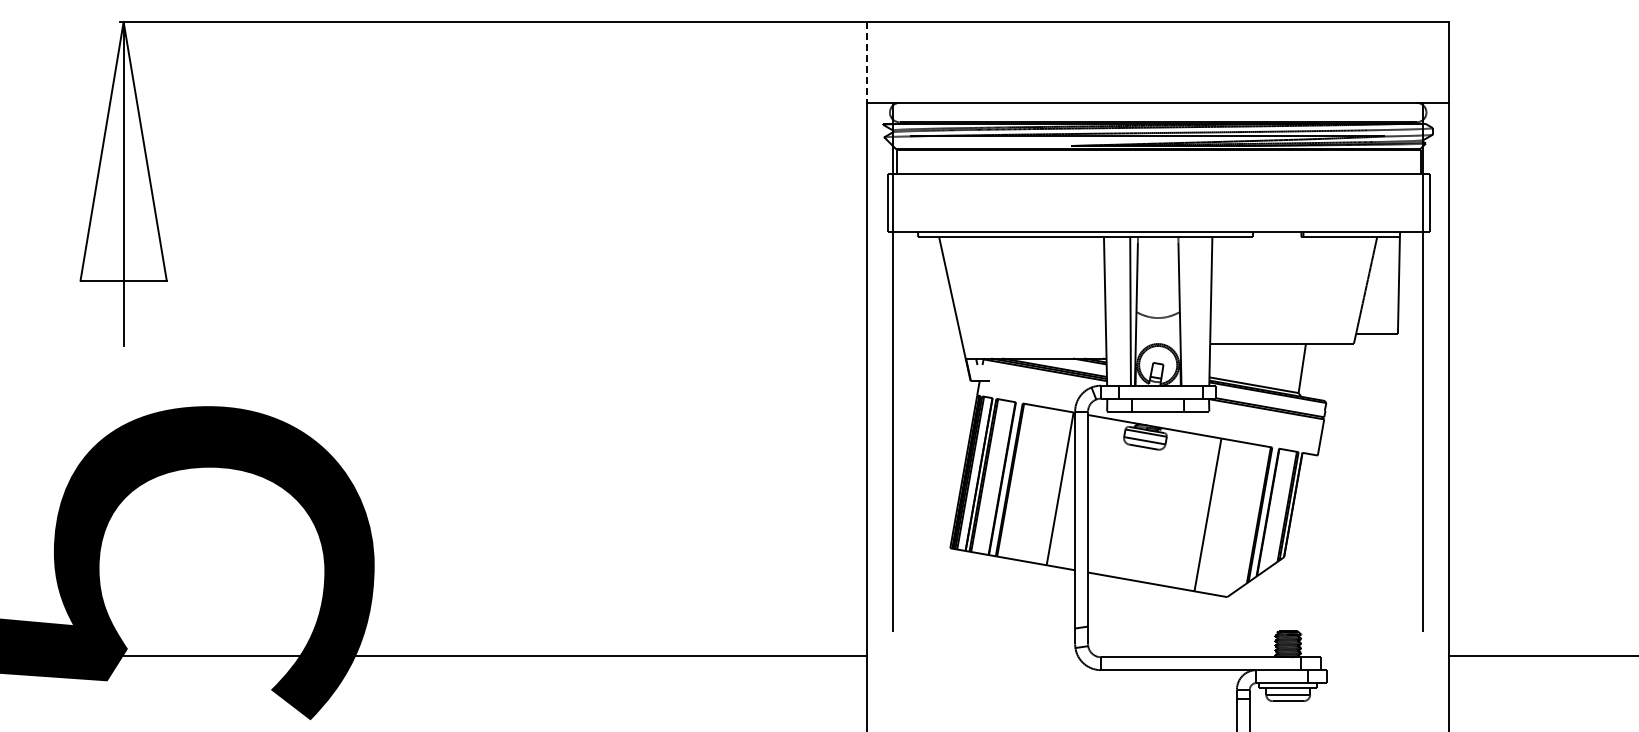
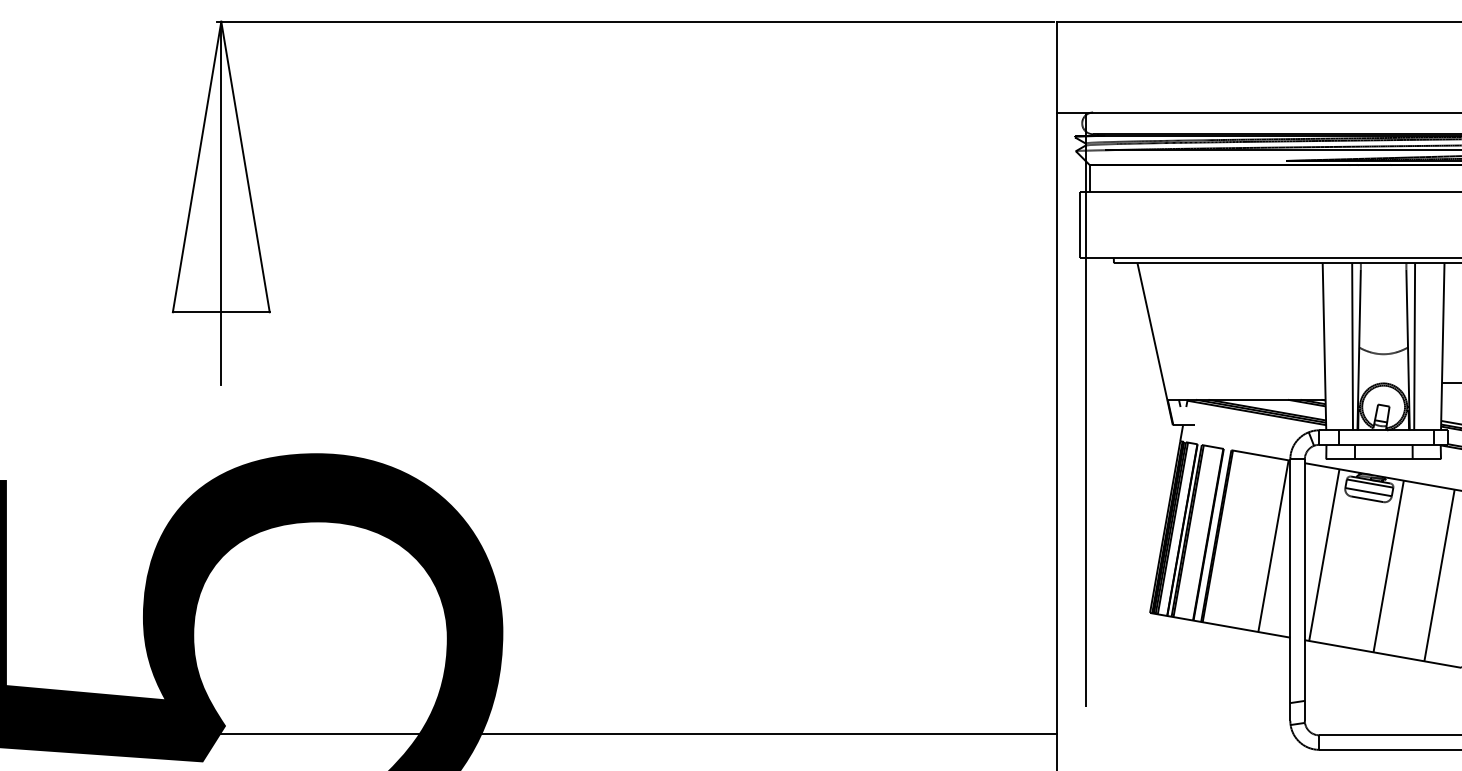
line: (867, 62) -> (1057, 67), dashed -> solid
line: (1185, 311) -> (1414, 346), added
line: (1104, 496) -> (1323, 554), added
line: (1162, 506) -> (1388, 565), added

